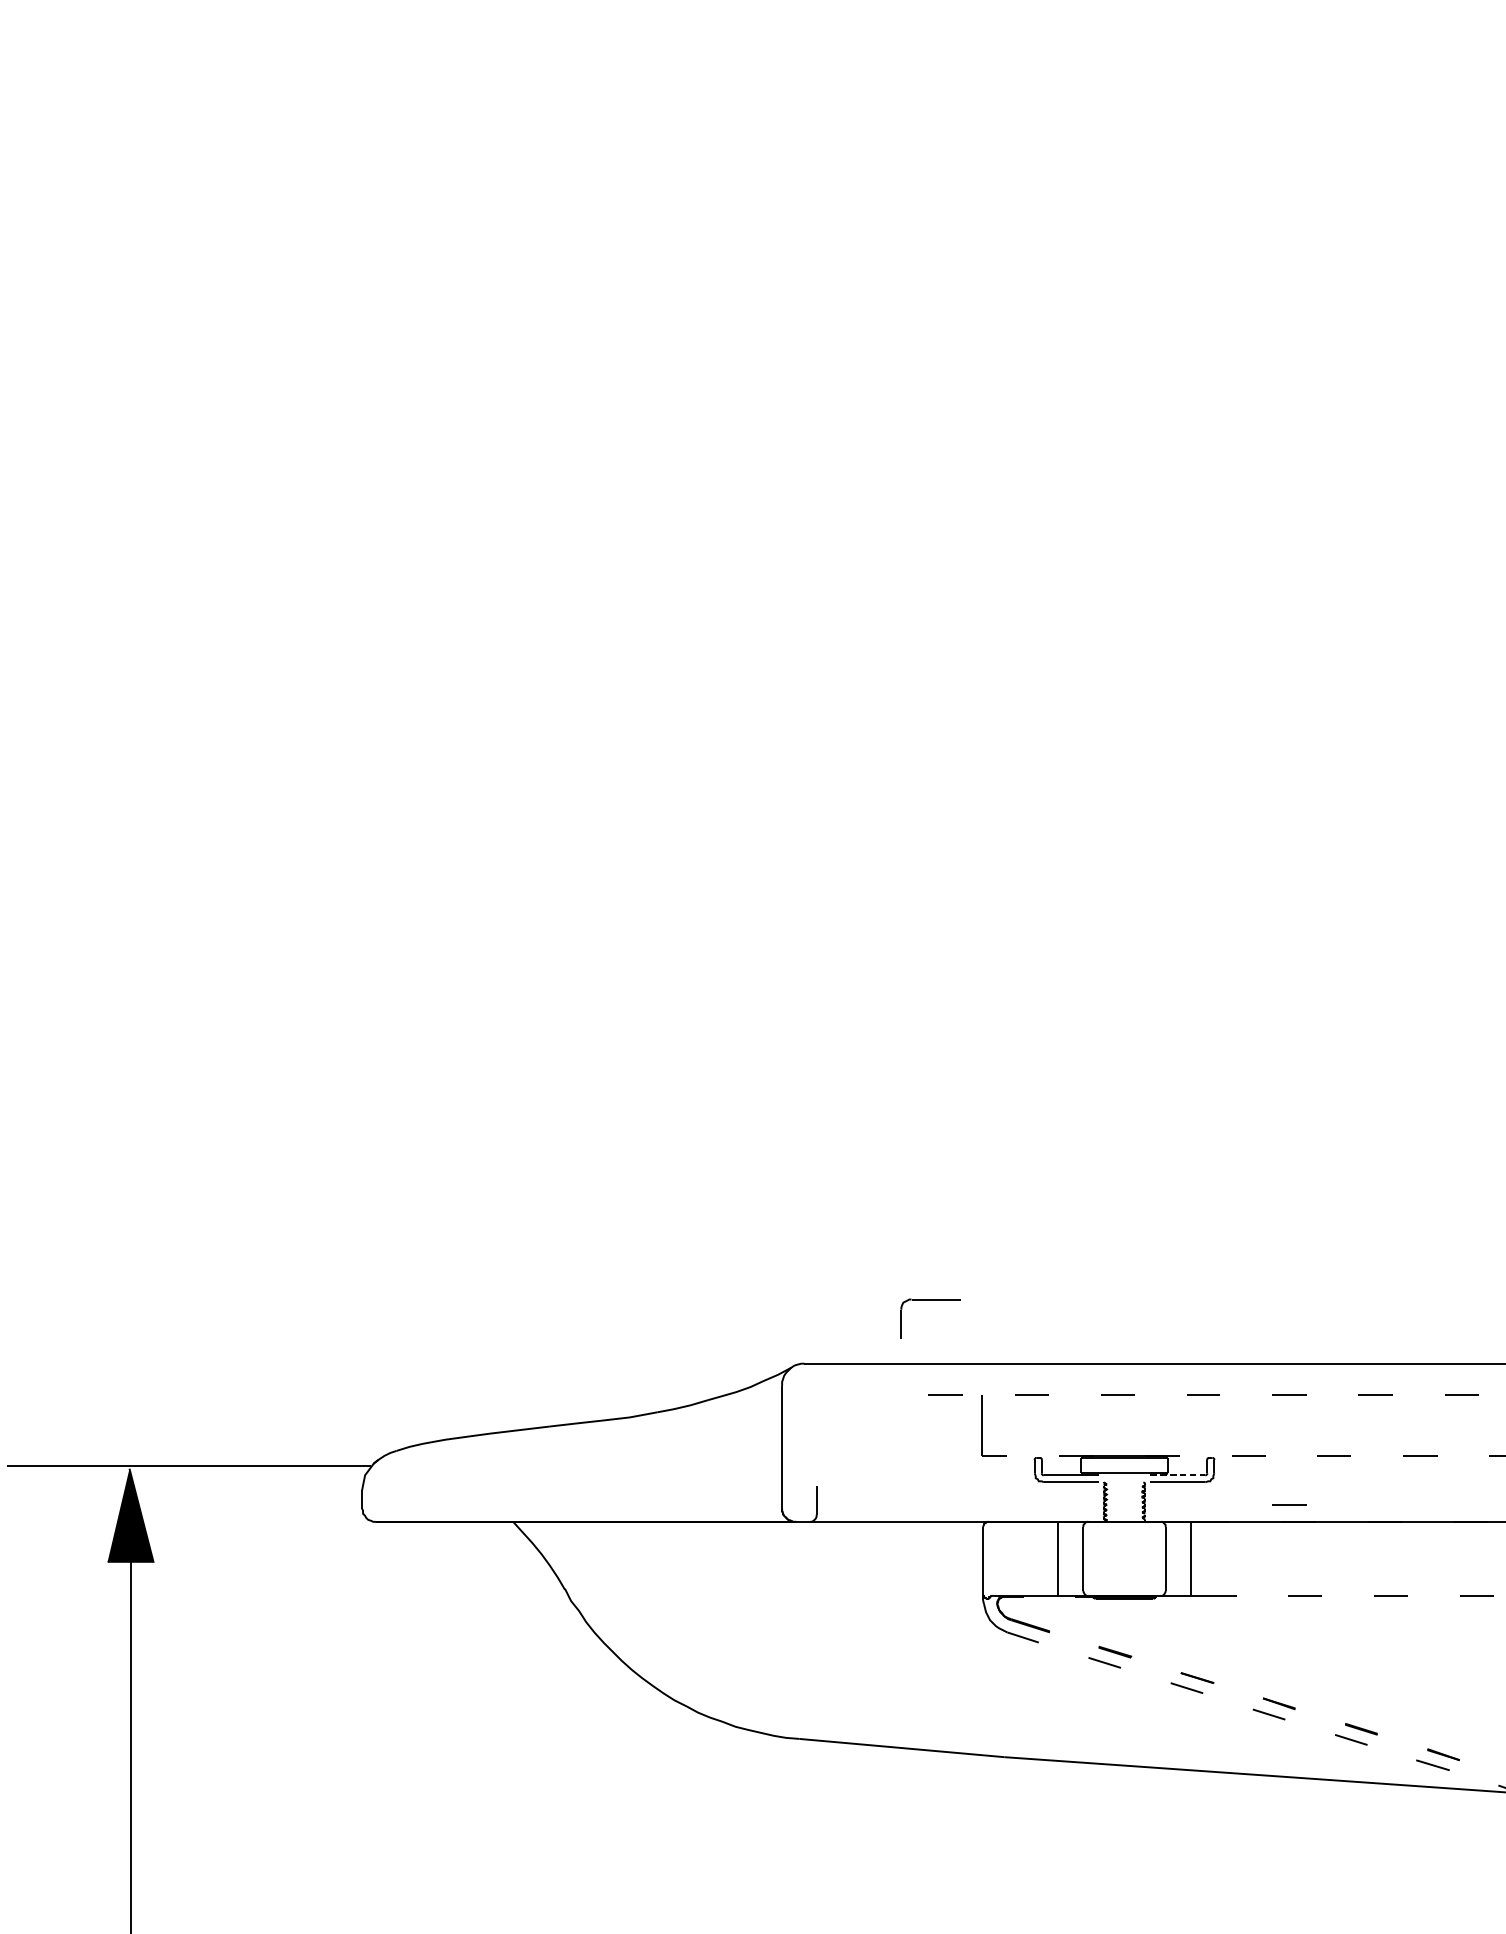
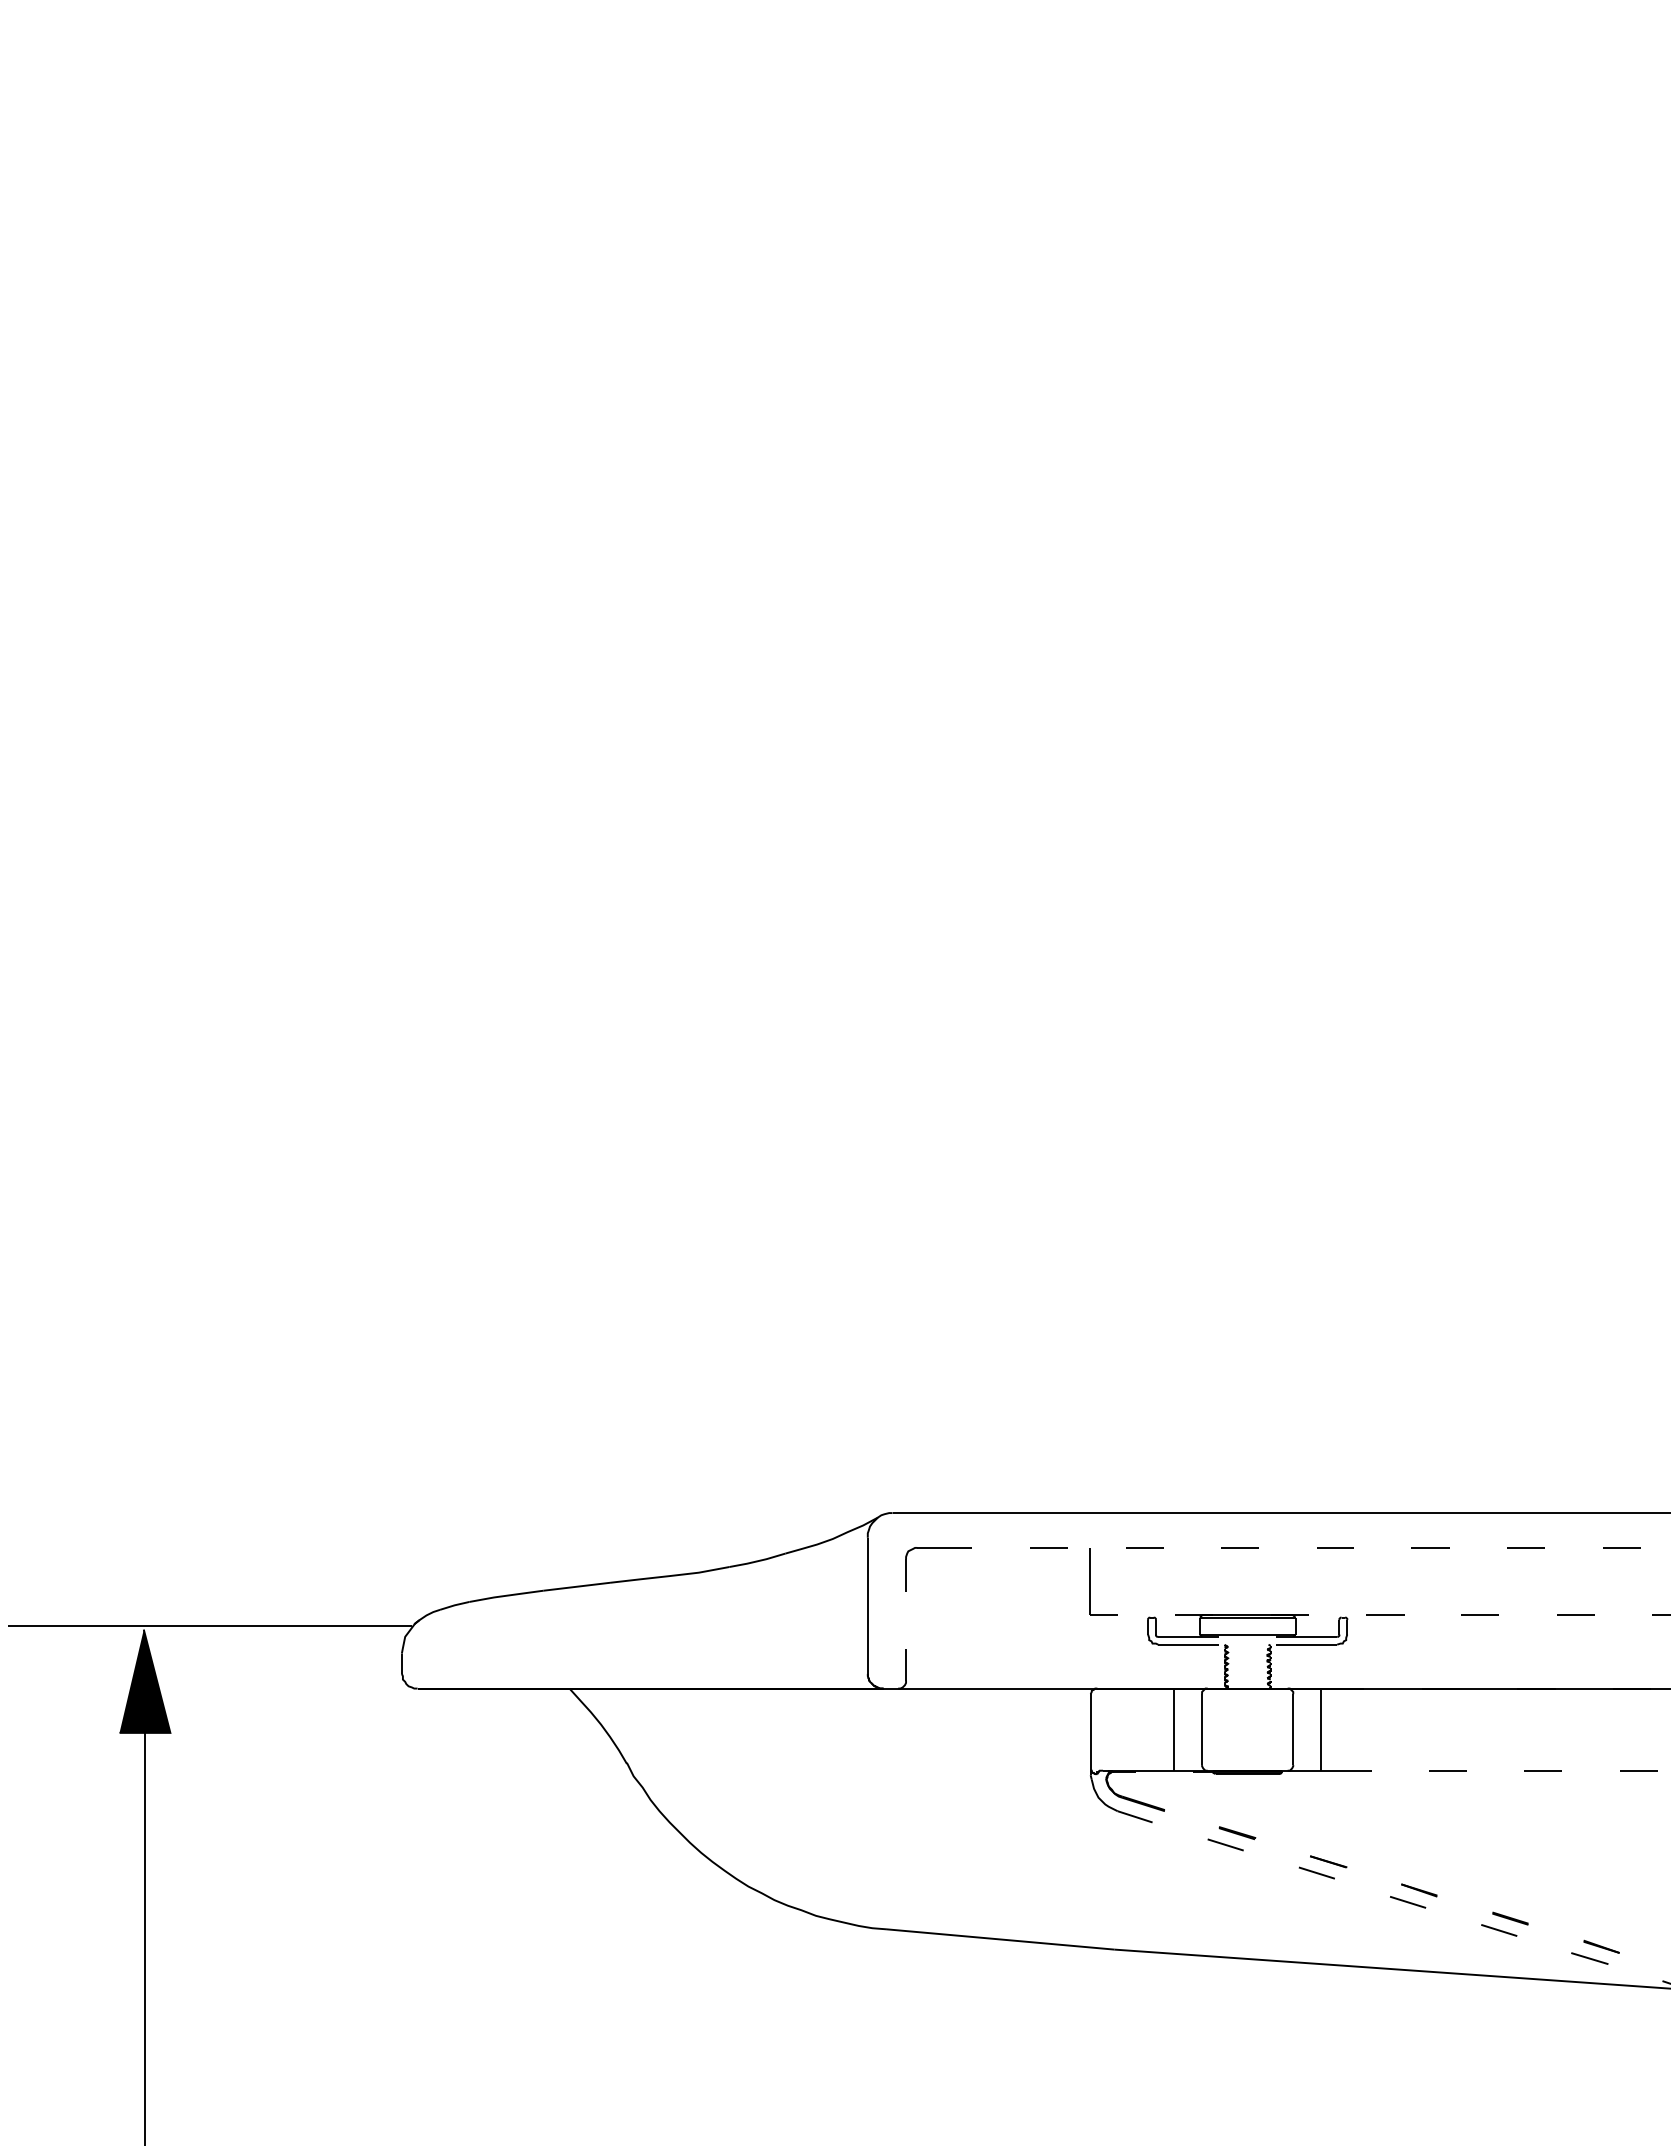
part: (930, 1300) -> (938, 1548), moved
line: (1178, 1474) -> (1307, 1636), dashed -> solid
line: (1289, 1504) -> (1430, 1669), removed

